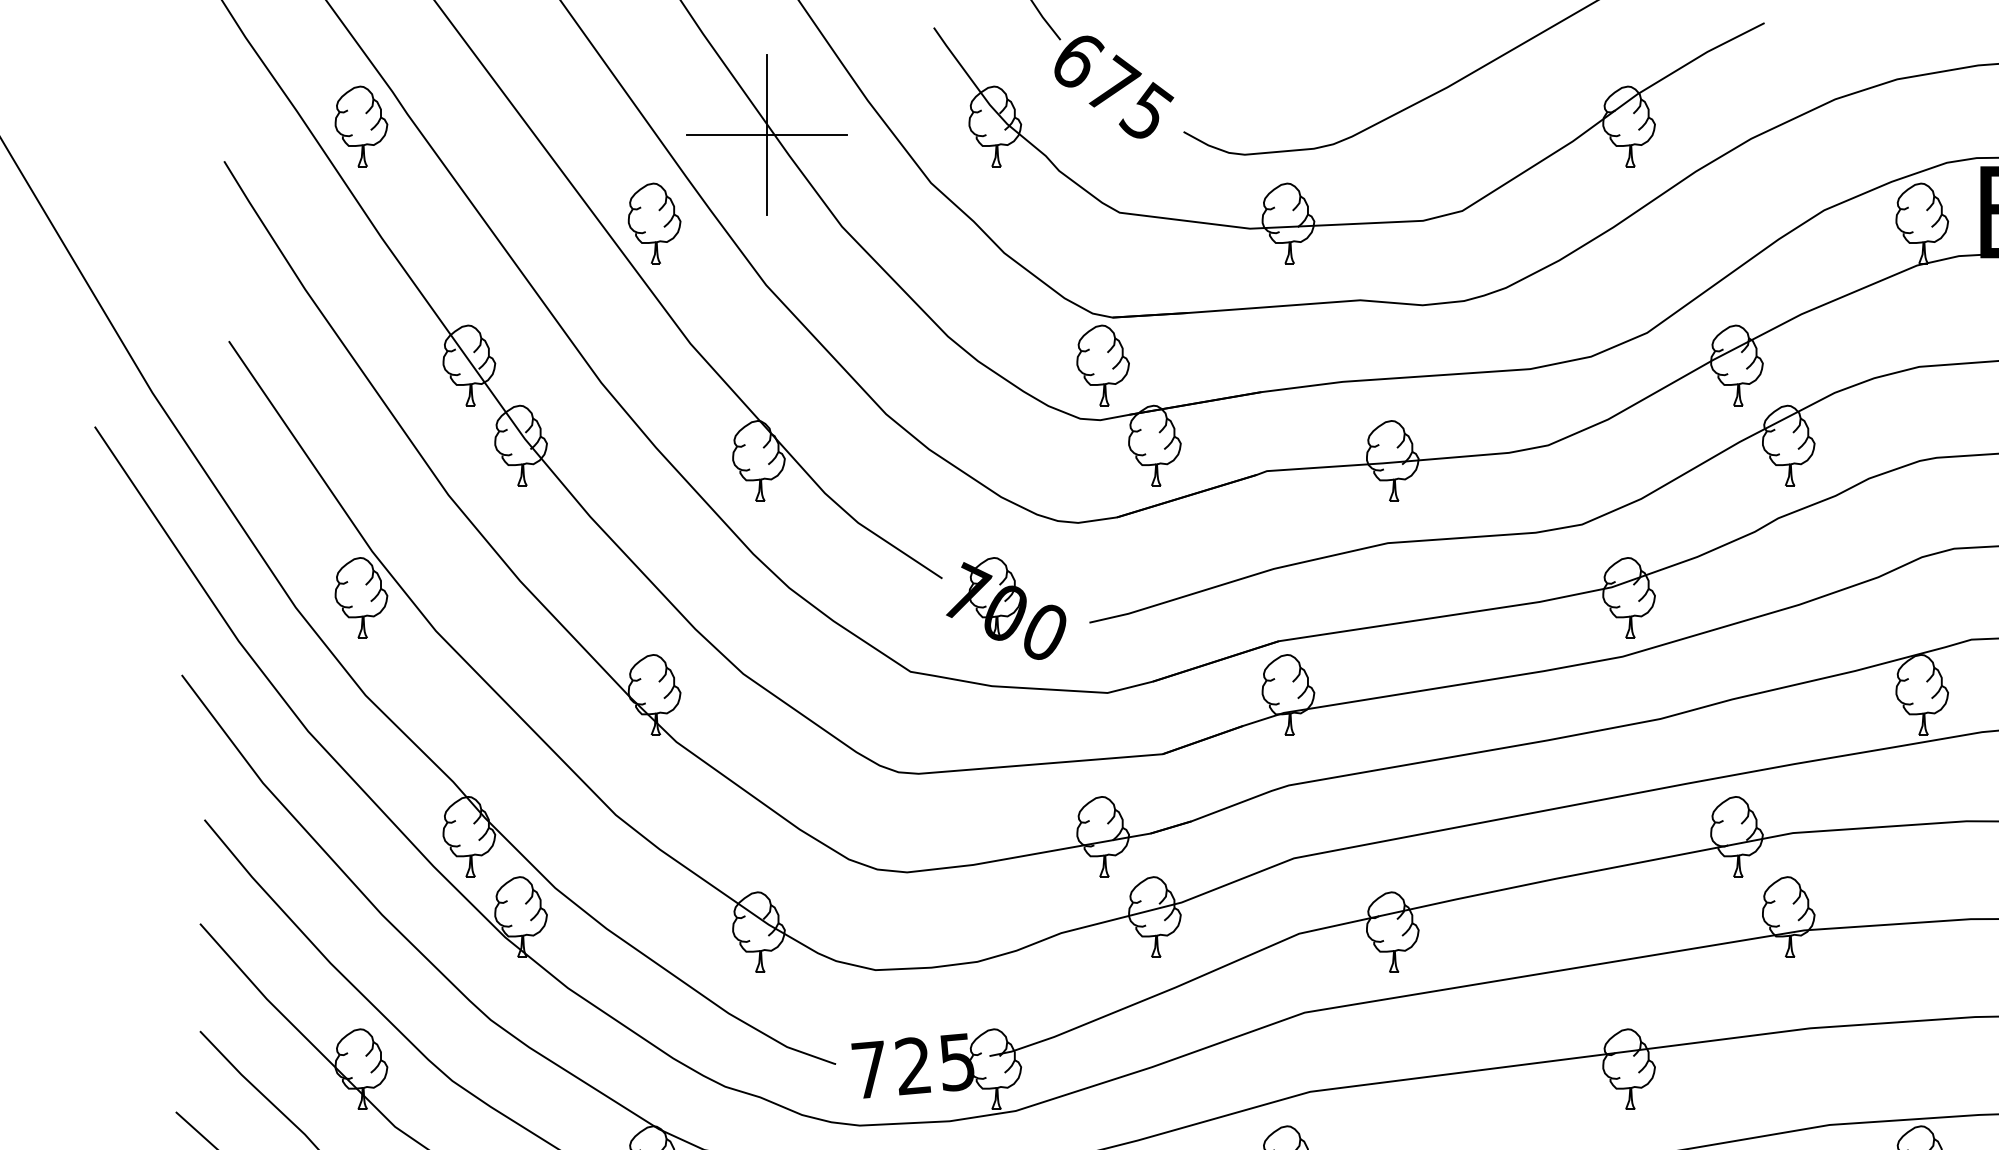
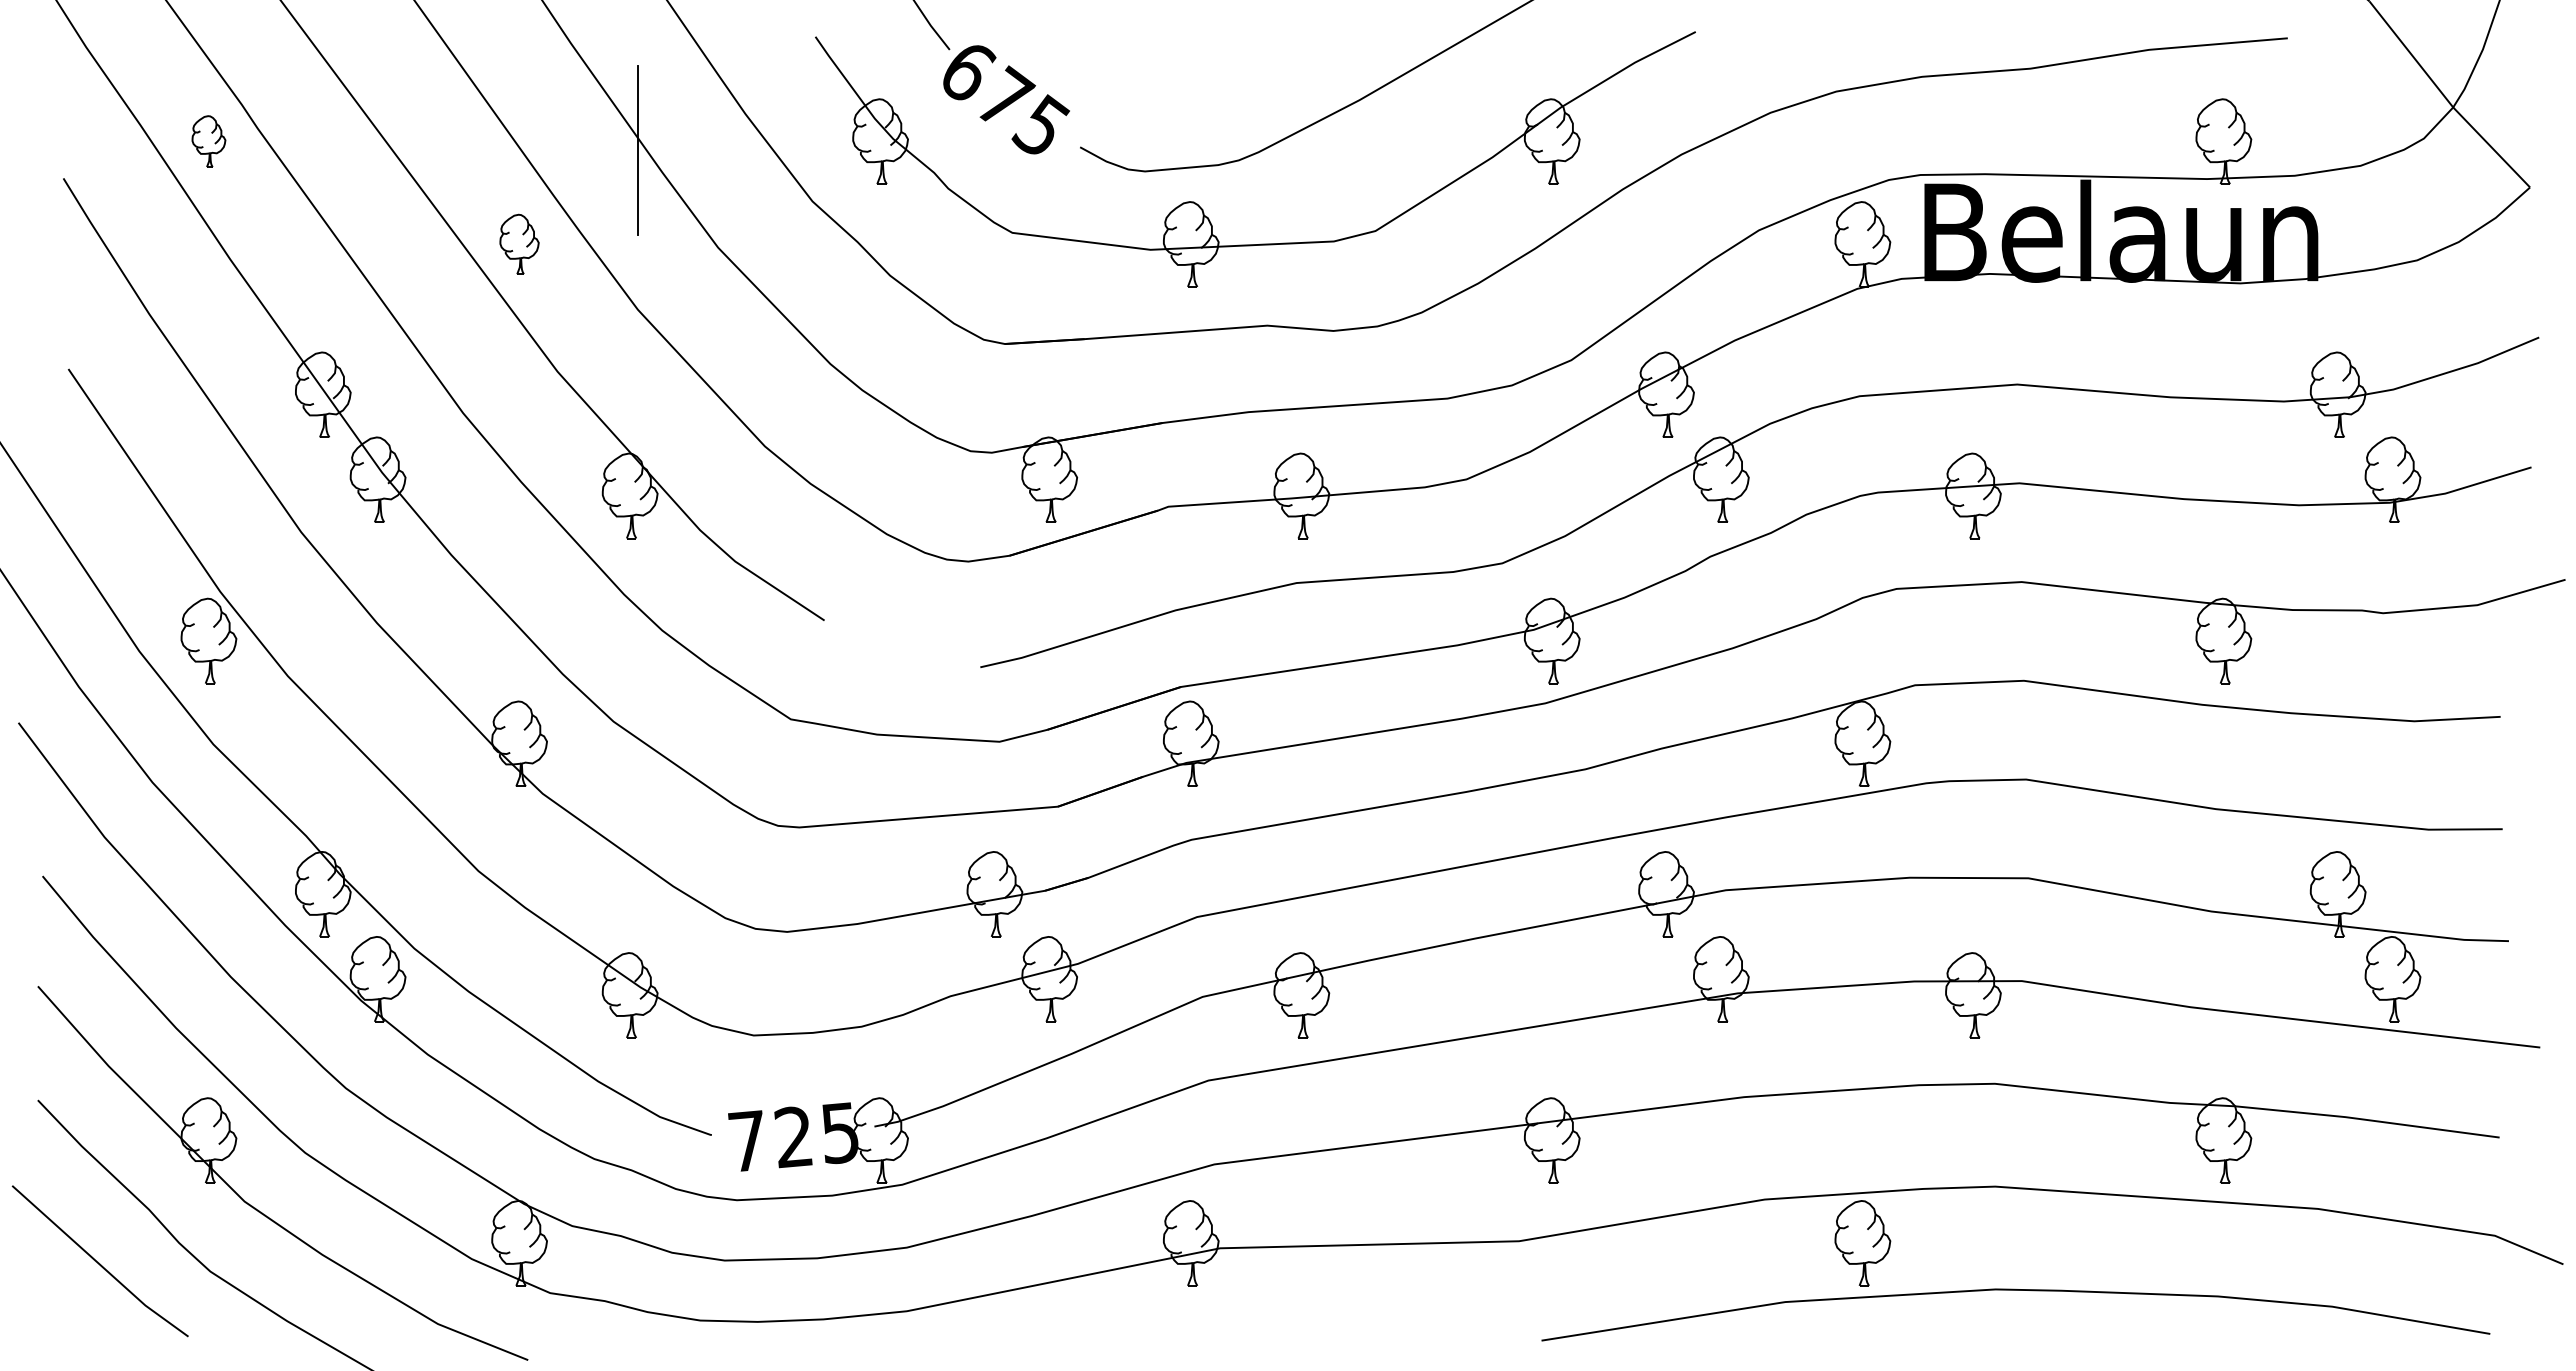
part: (361, 126) -> (208, 141), size x0.6
line: (766, 134) -> (638, 150), removed
part: (654, 223) -> (519, 244), size x0.7
part: (1102, 365) -> (994, 394), removed
part: (1005, 607) -> (891, 651), removed

